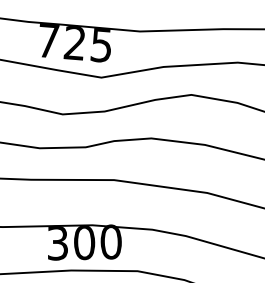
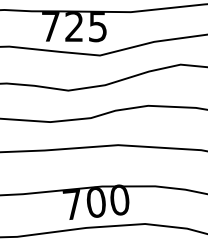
text: (57, 243) -> (72, 204), 300 -> 700

